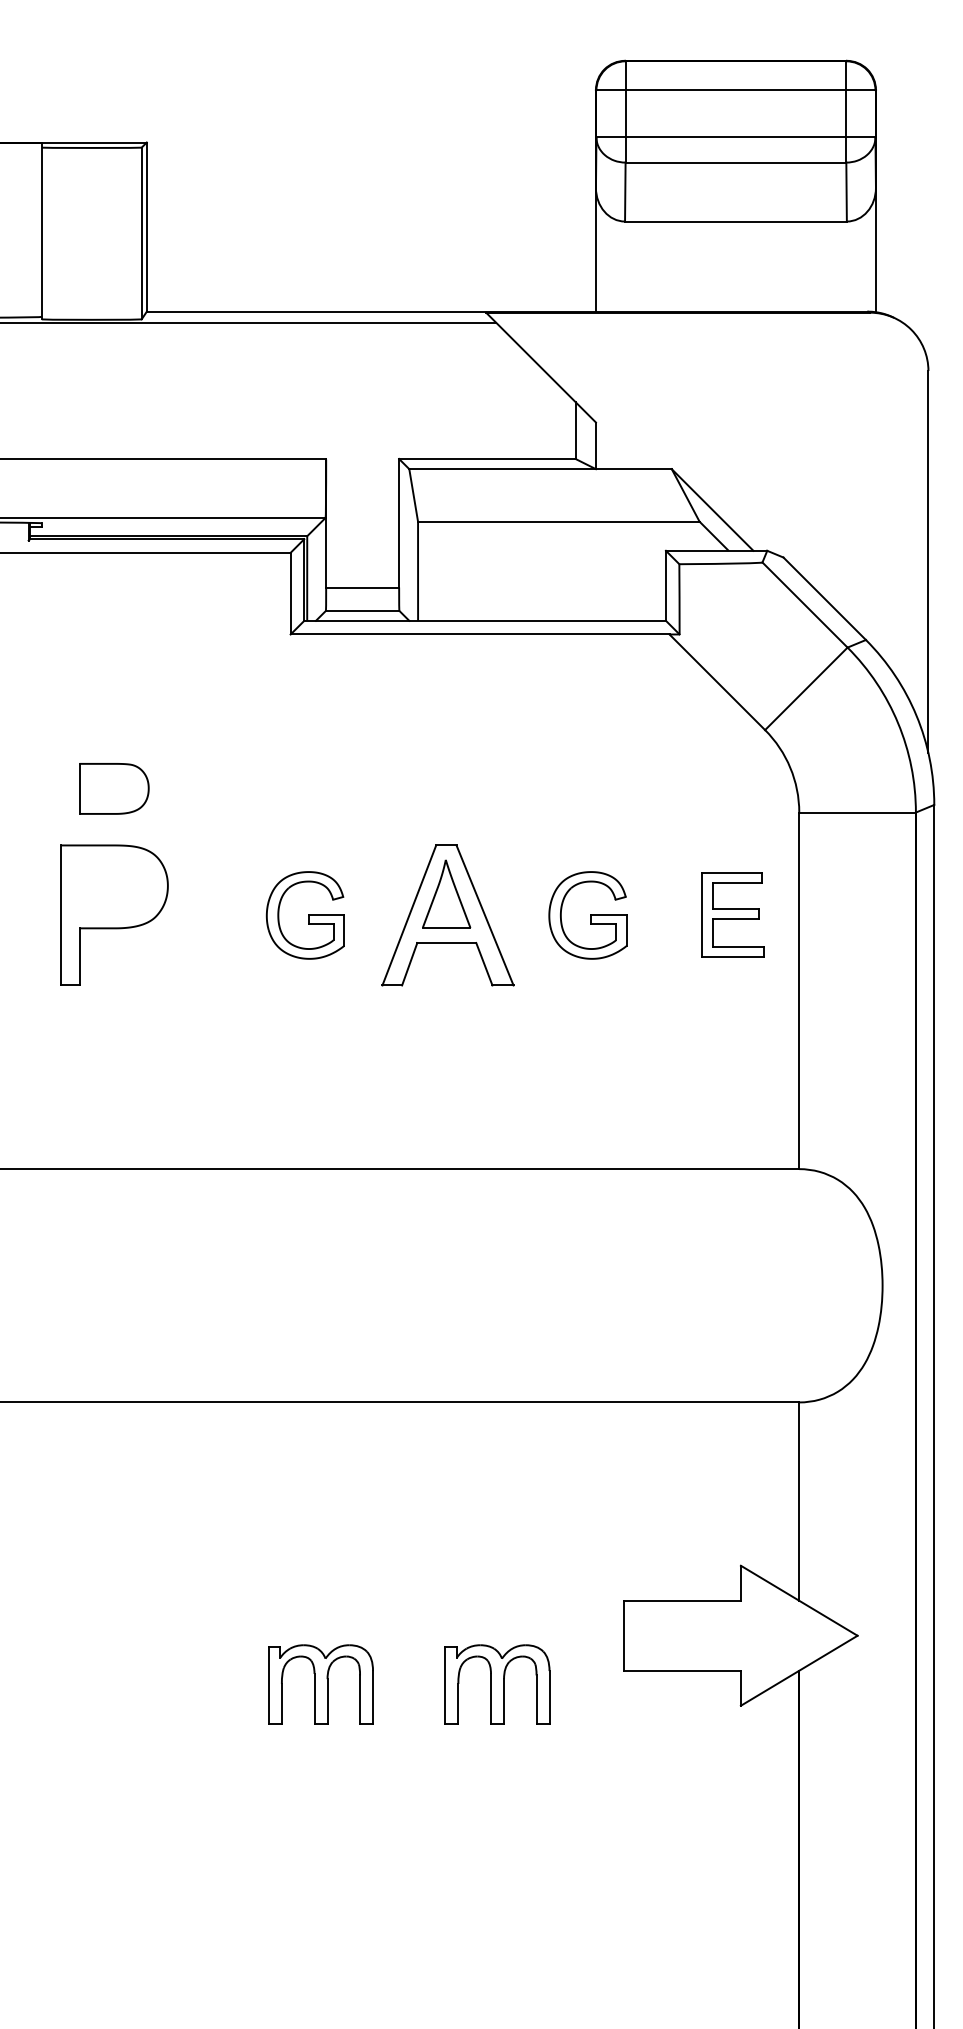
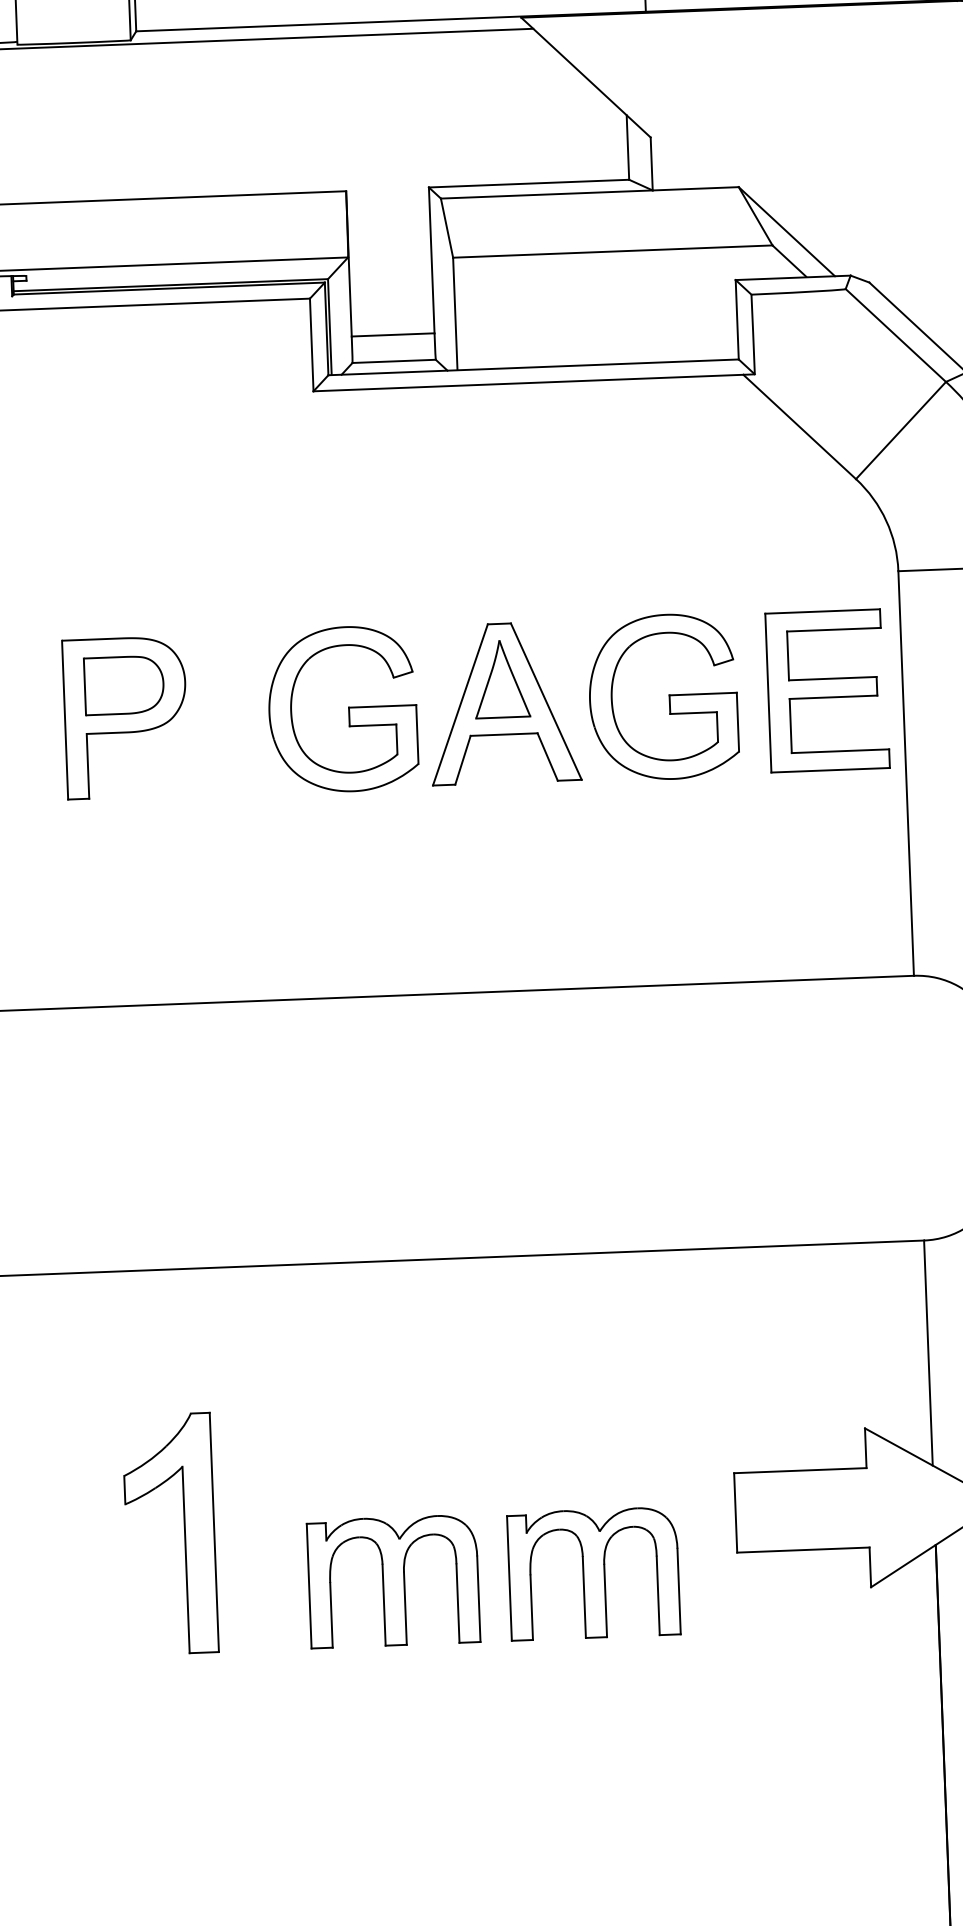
part: (114, 788) -> (124, 684), moved
part: (732, 914) -> (827, 689), size x1.67
part: (305, 915) -> (342, 709), size x1.67
part: (587, 915) -> (662, 697), size x1.67
part: (138, 1635) -> (184, 1533), added
part: (320, 1684) -> (393, 1581), size x1.43
part: (497, 1684) -> (593, 1573), size x1.43

